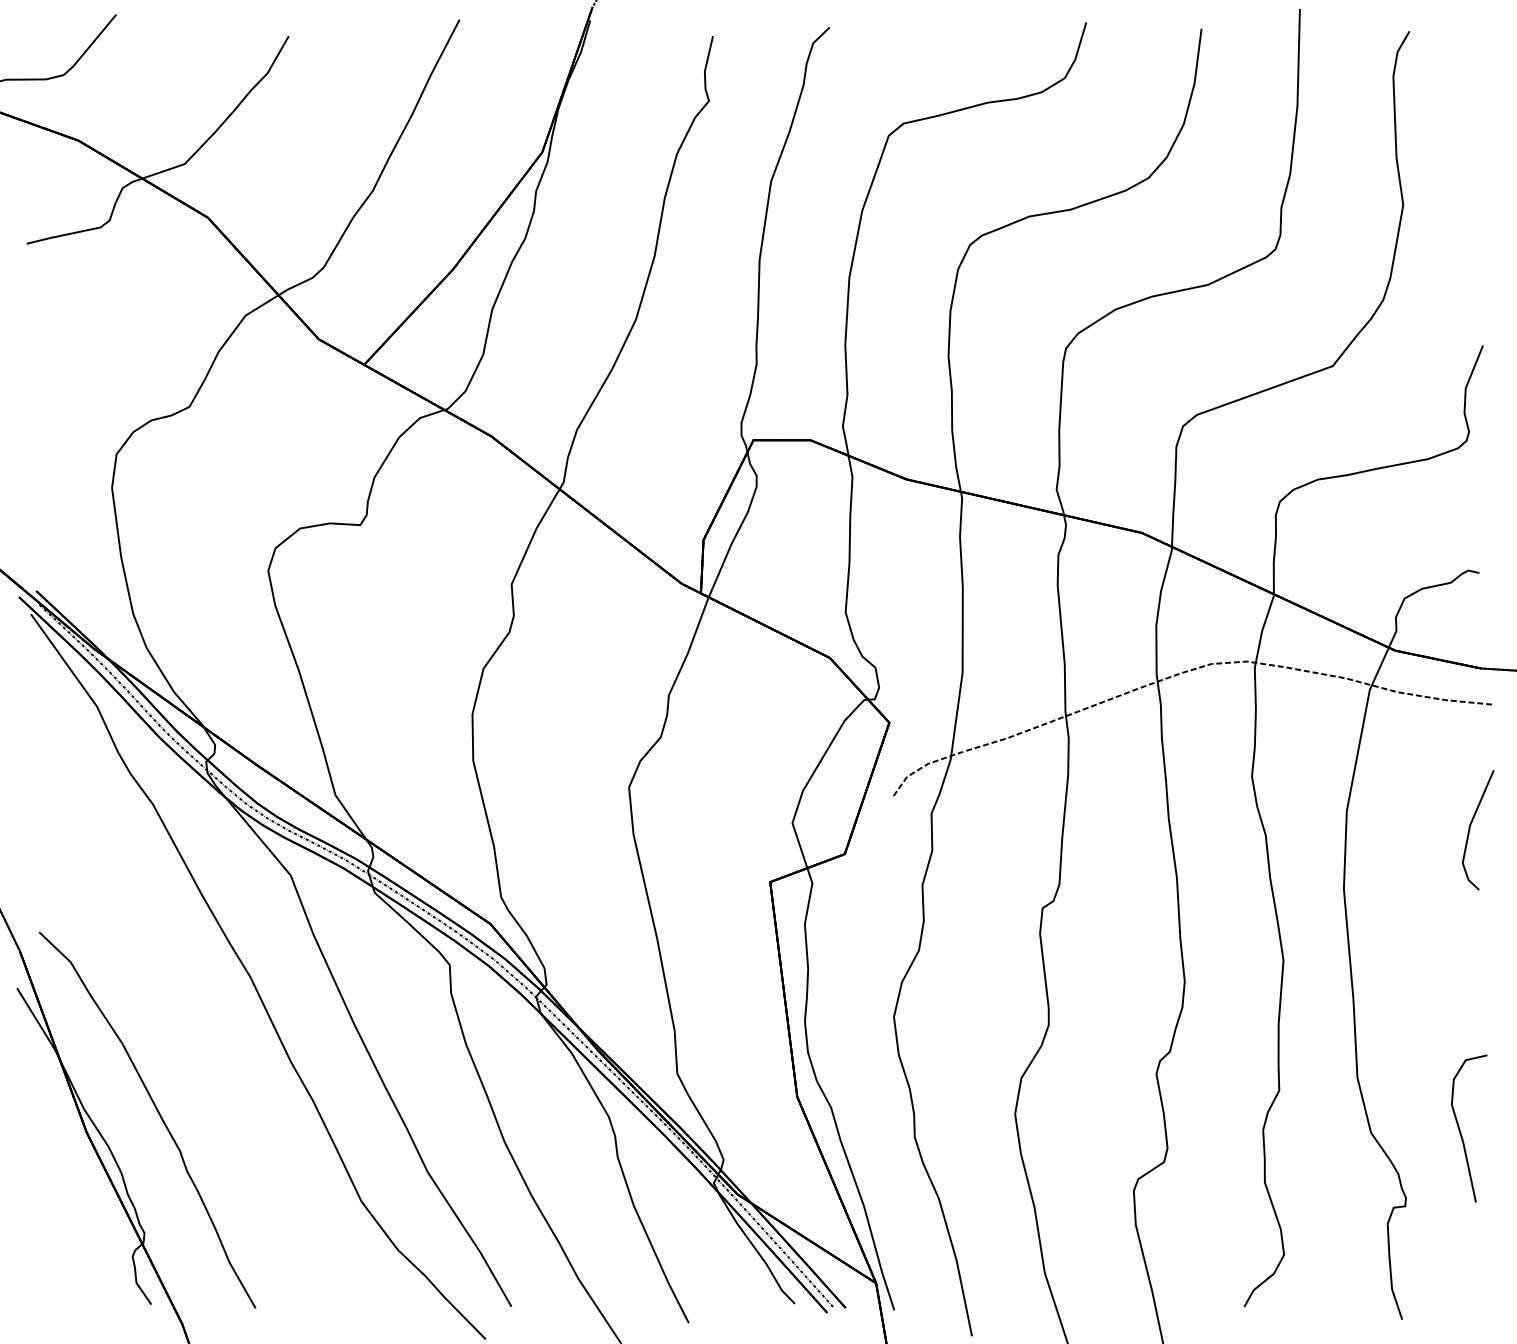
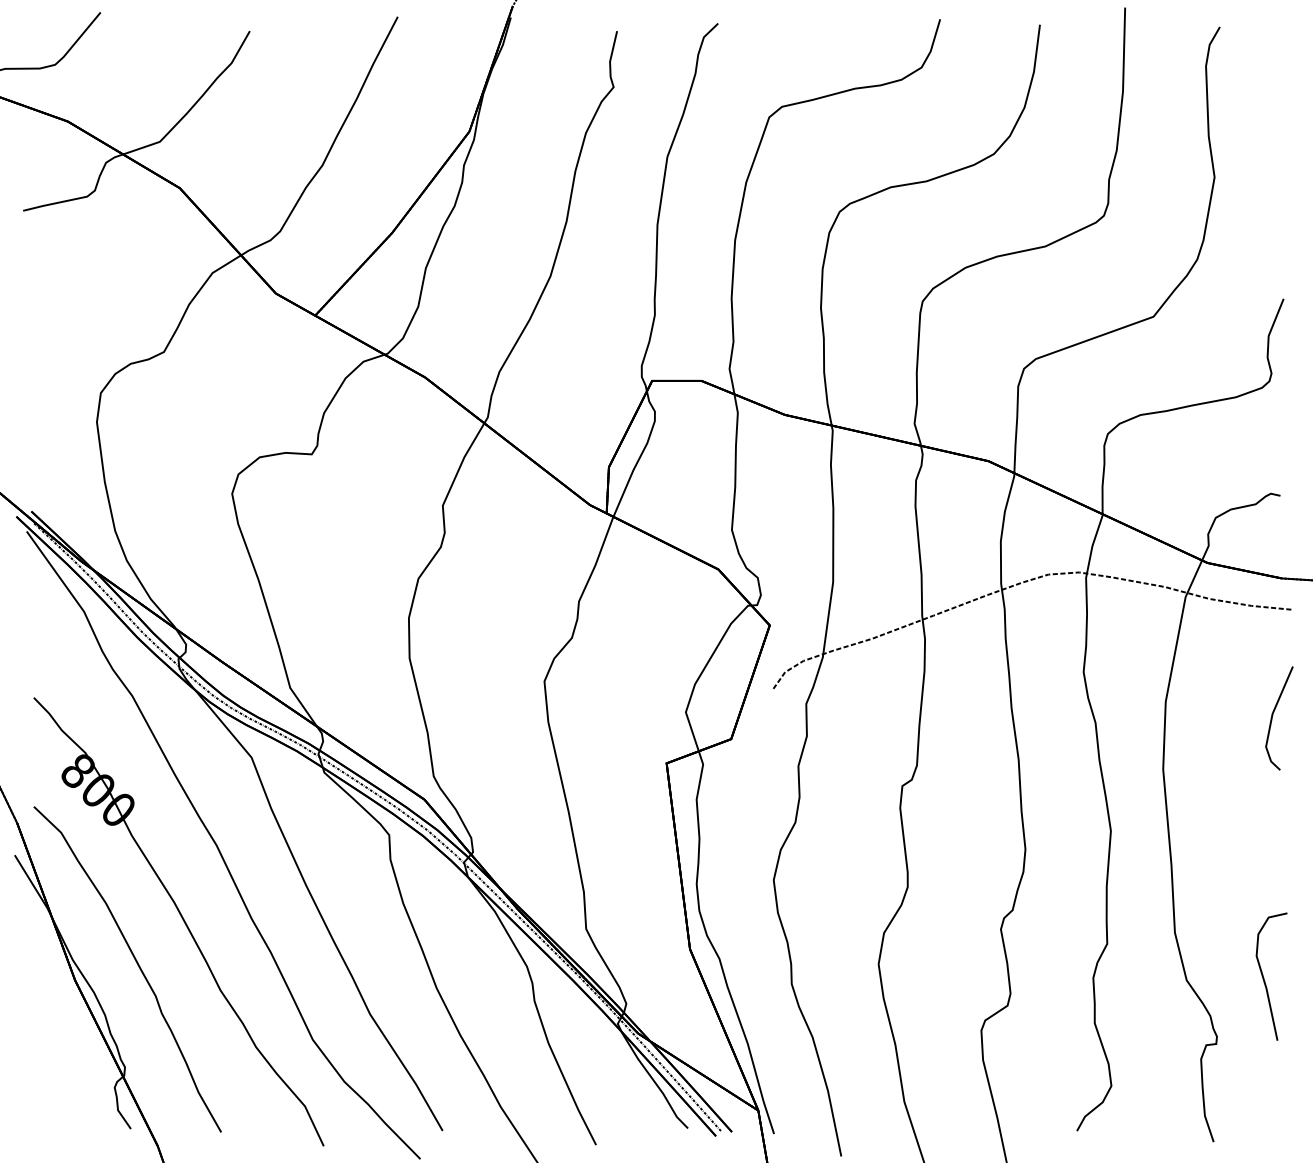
part: (206, 1064) -> (178, 921), added

